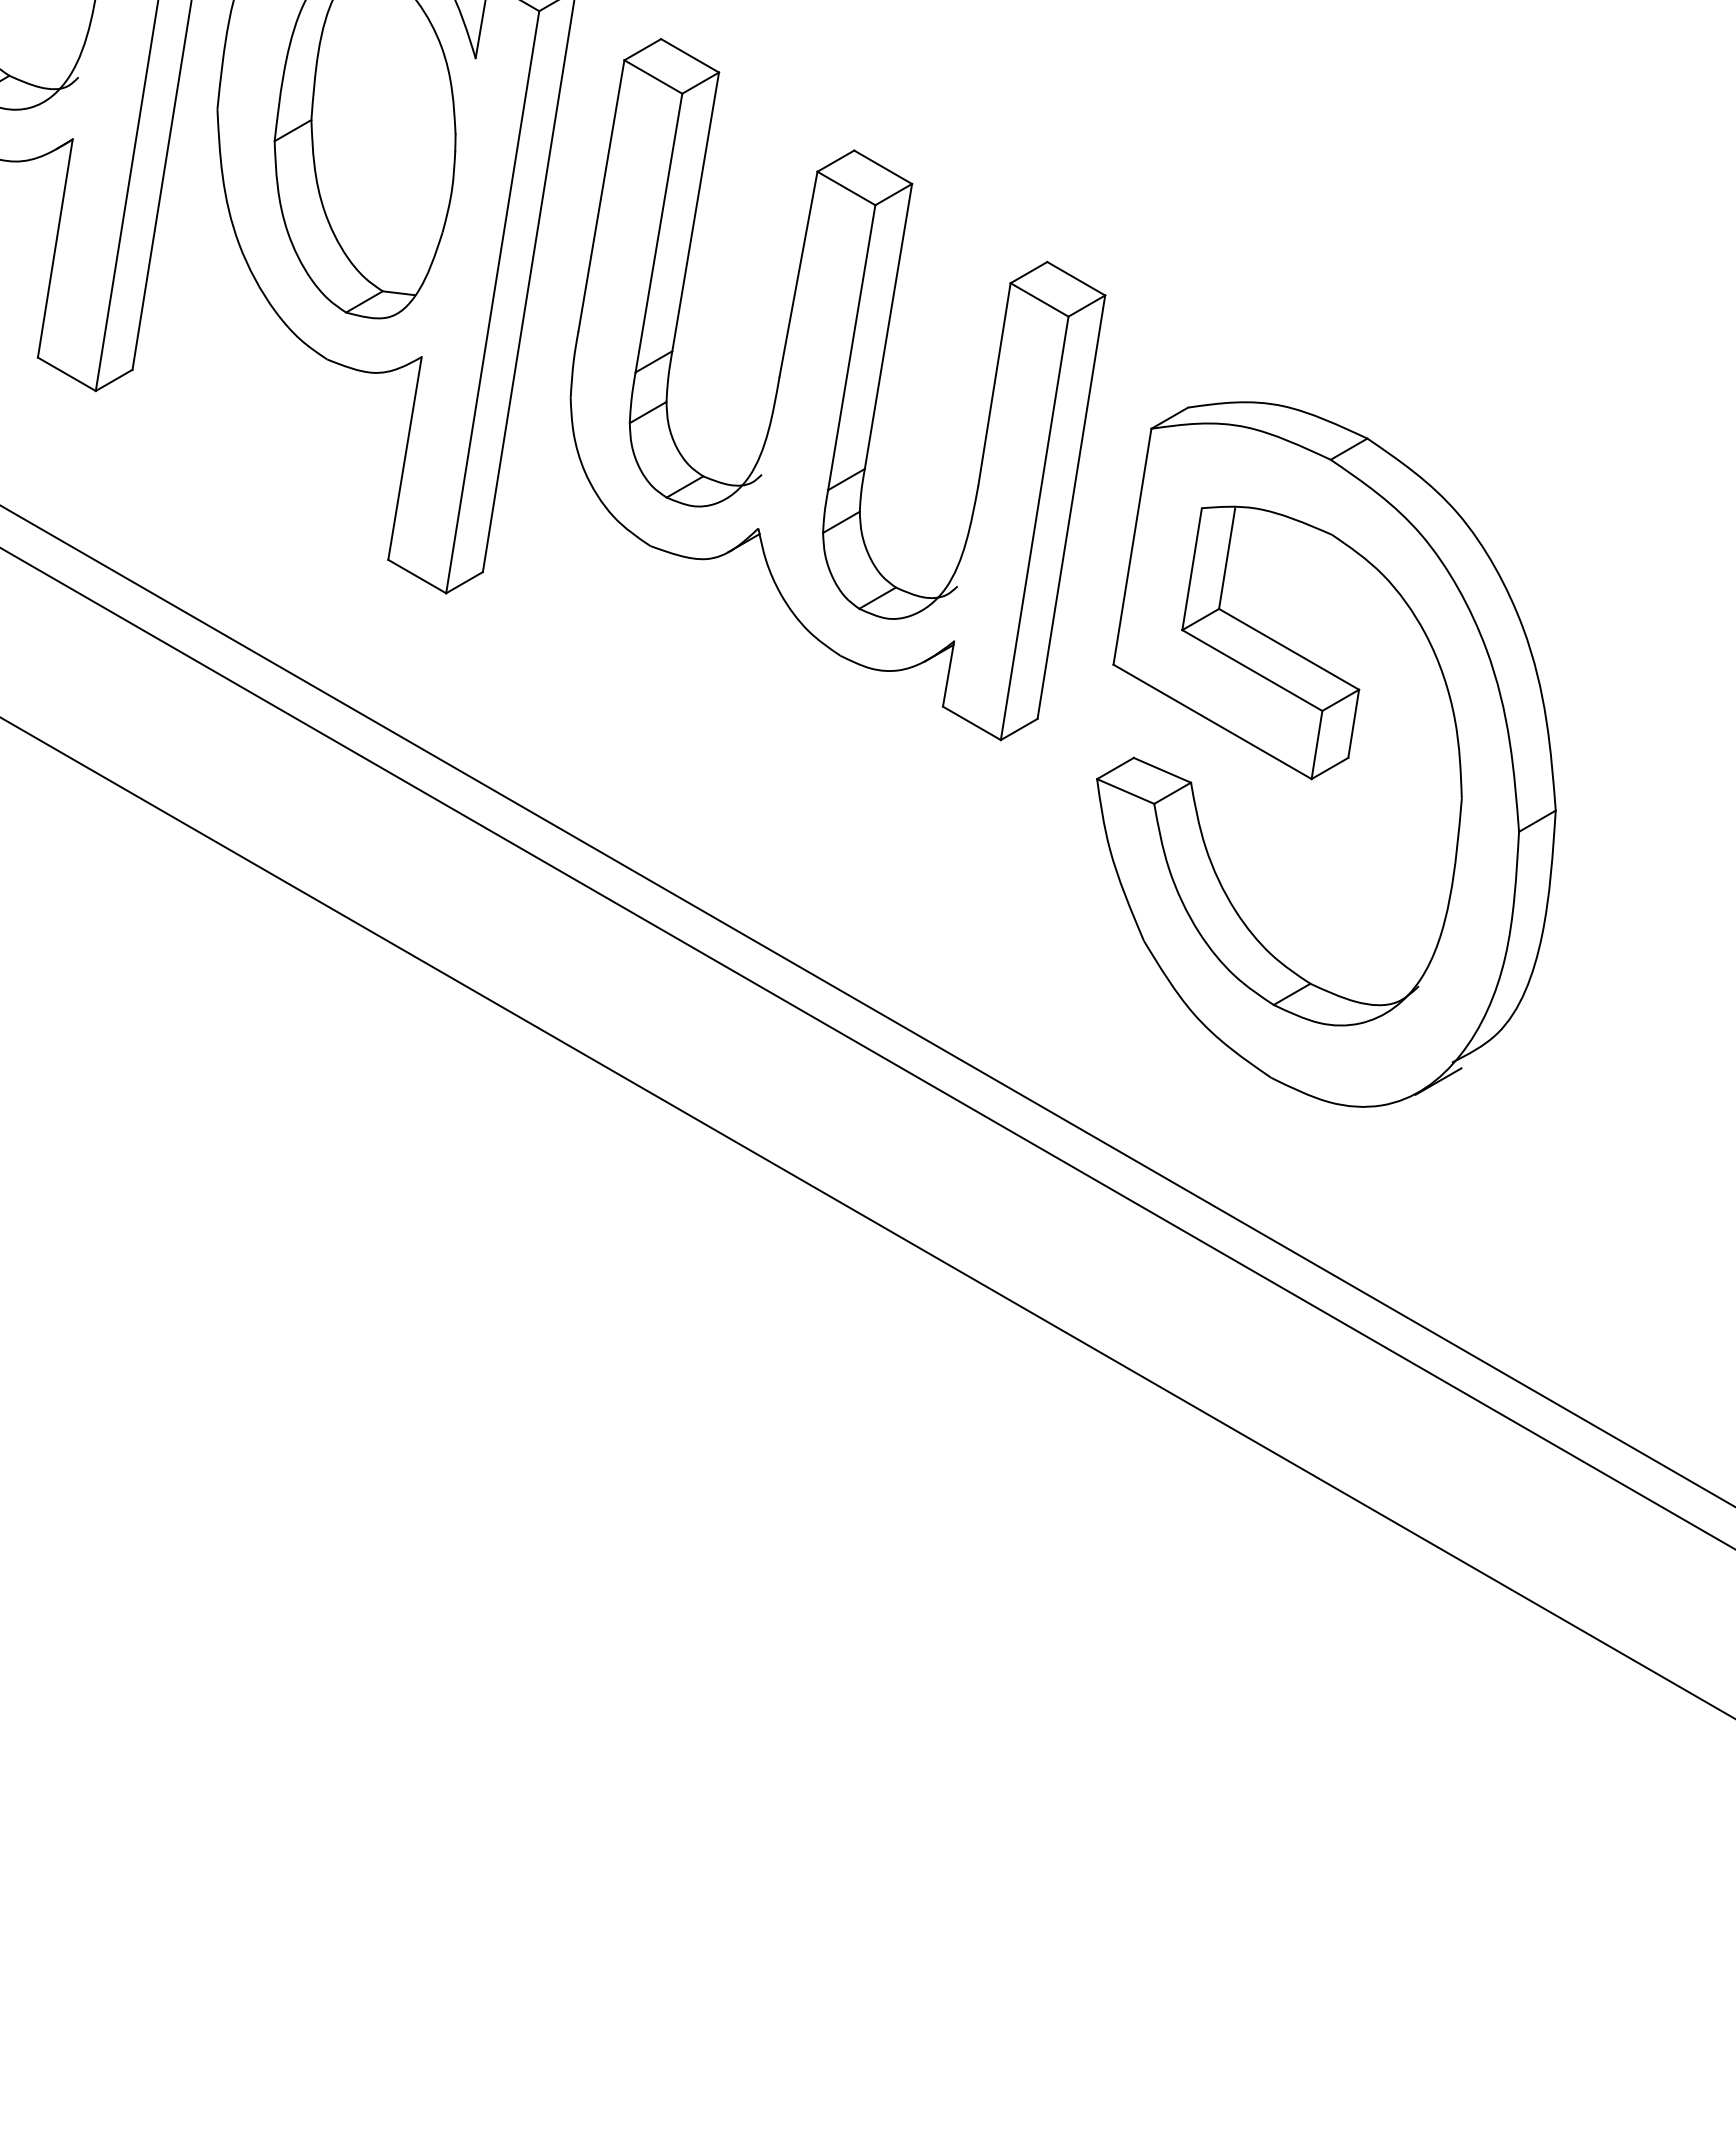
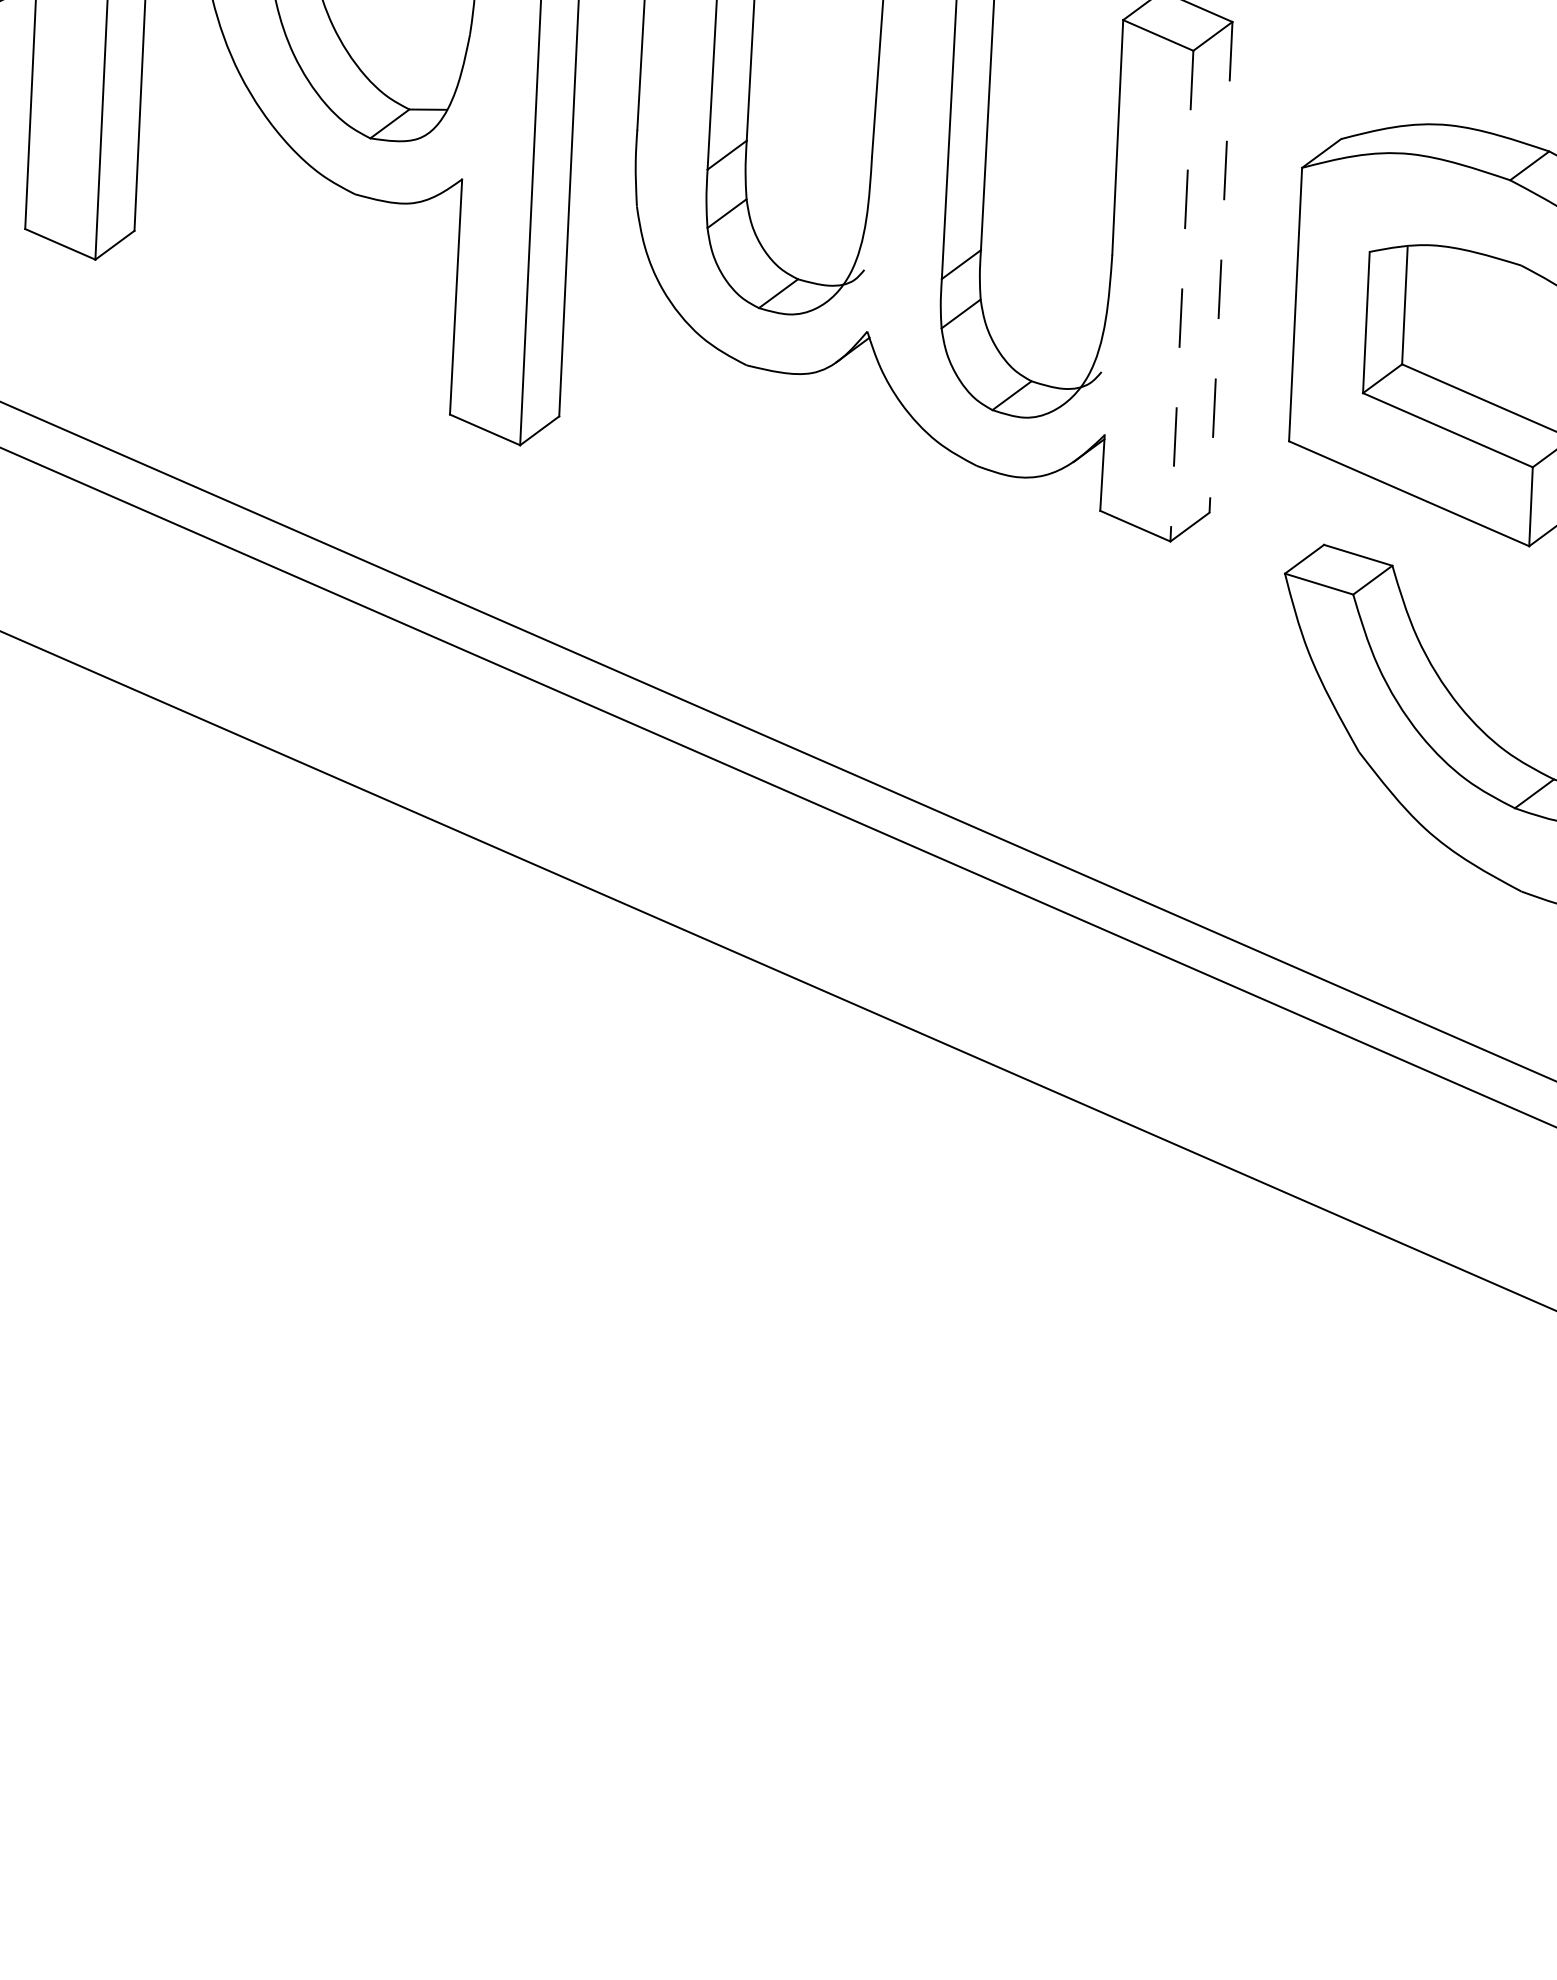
line: (1071, 507) -> (1221, 267), solid -> dashed
line: (1034, 528) -> (1181, 296), solid -> dashed

